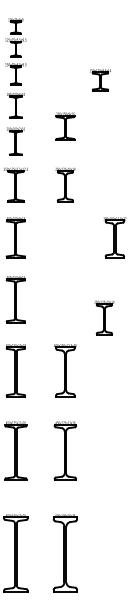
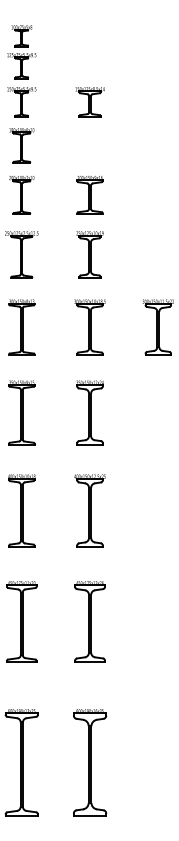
part: (100, 80) -> (90, 102), moved
part: (65, 126) -> (90, 195), moved
part: (65, 237) -> (90, 327), added
part: (65, 299) -> (90, 412), added
part: (104, 317) -> (143, 437), removed

